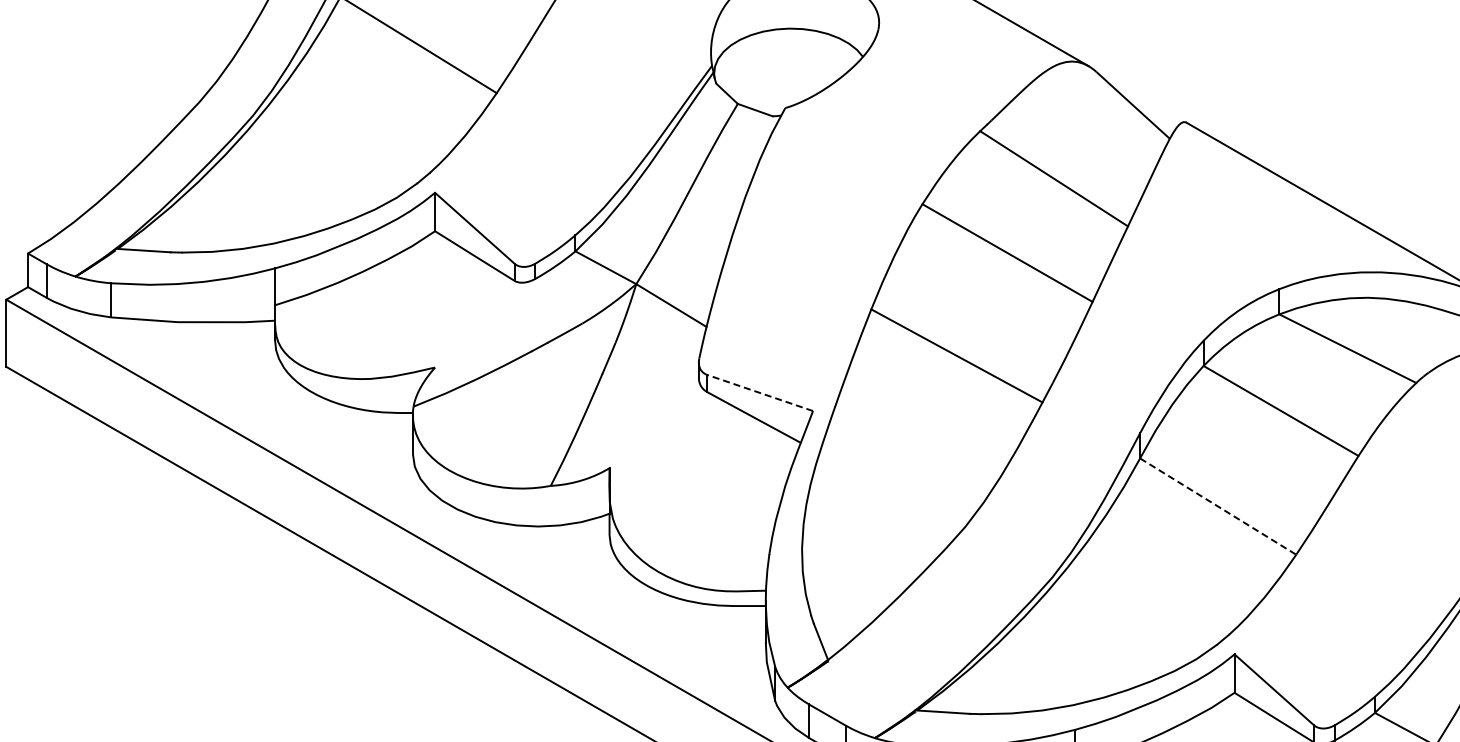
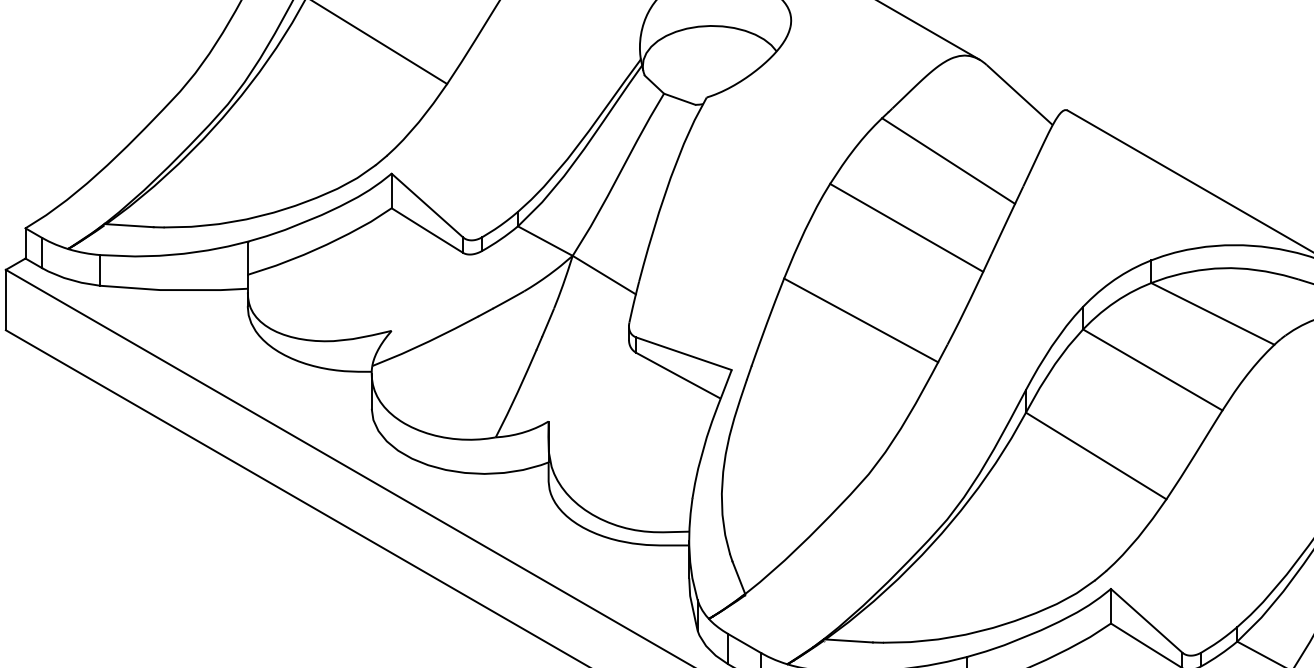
line: (760, 392) -> (684, 353), dashed -> solid
line: (1218, 506) -> (1096, 455), dashed -> solid

